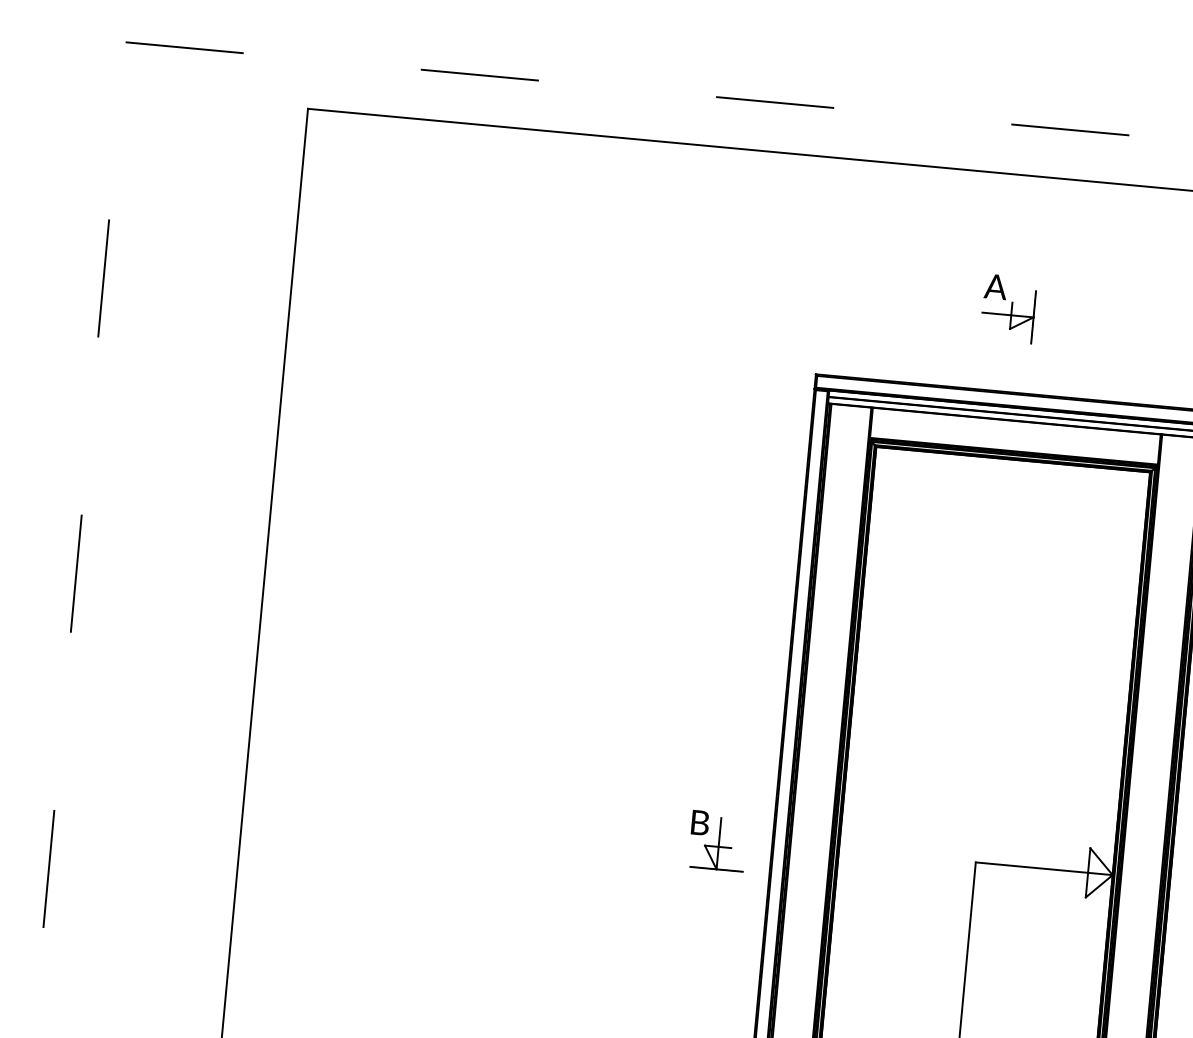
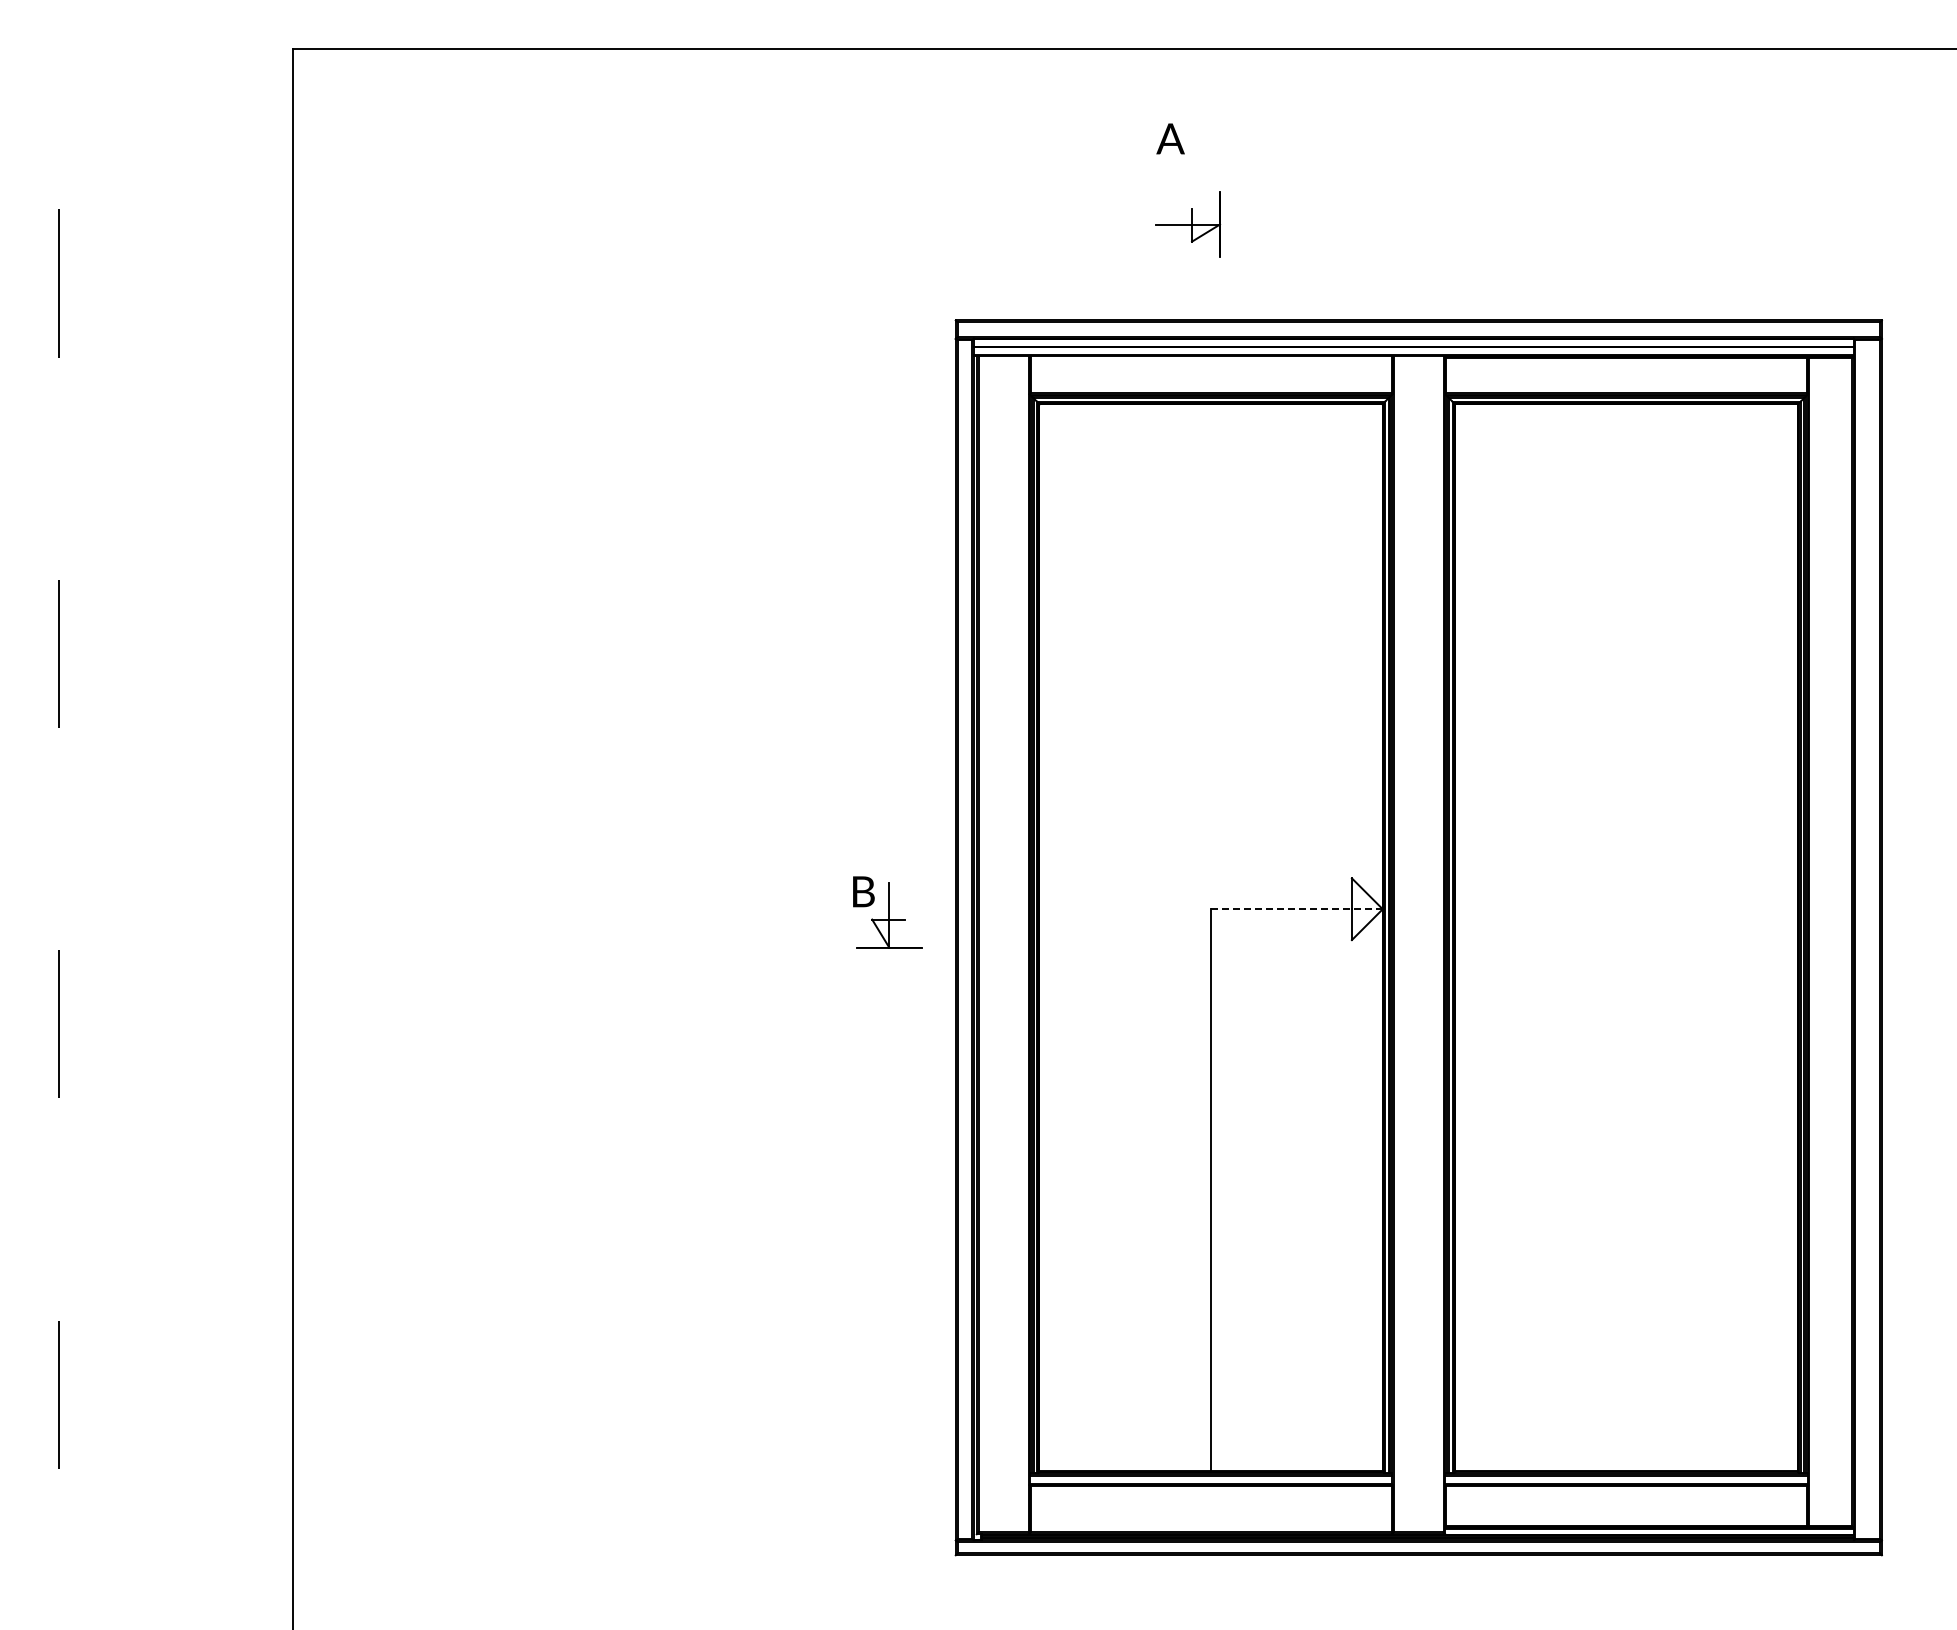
text: (995, 286) -> (1170, 138), moved
line: (1043, 868) -> (1296, 909), solid -> dashed

